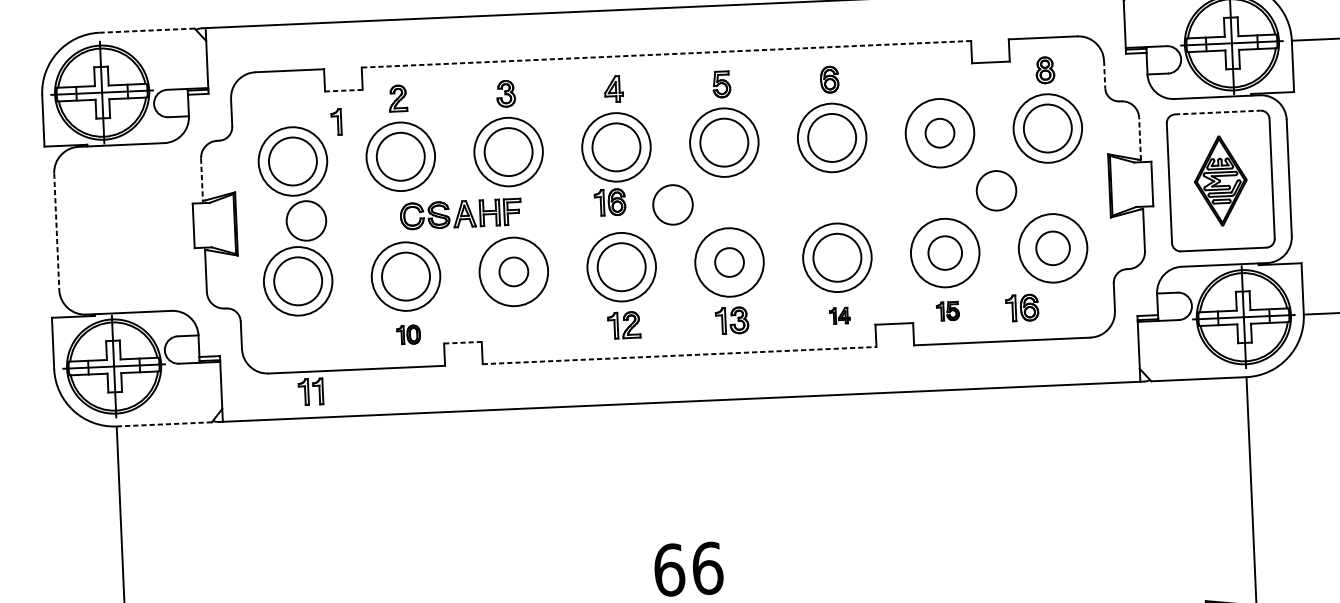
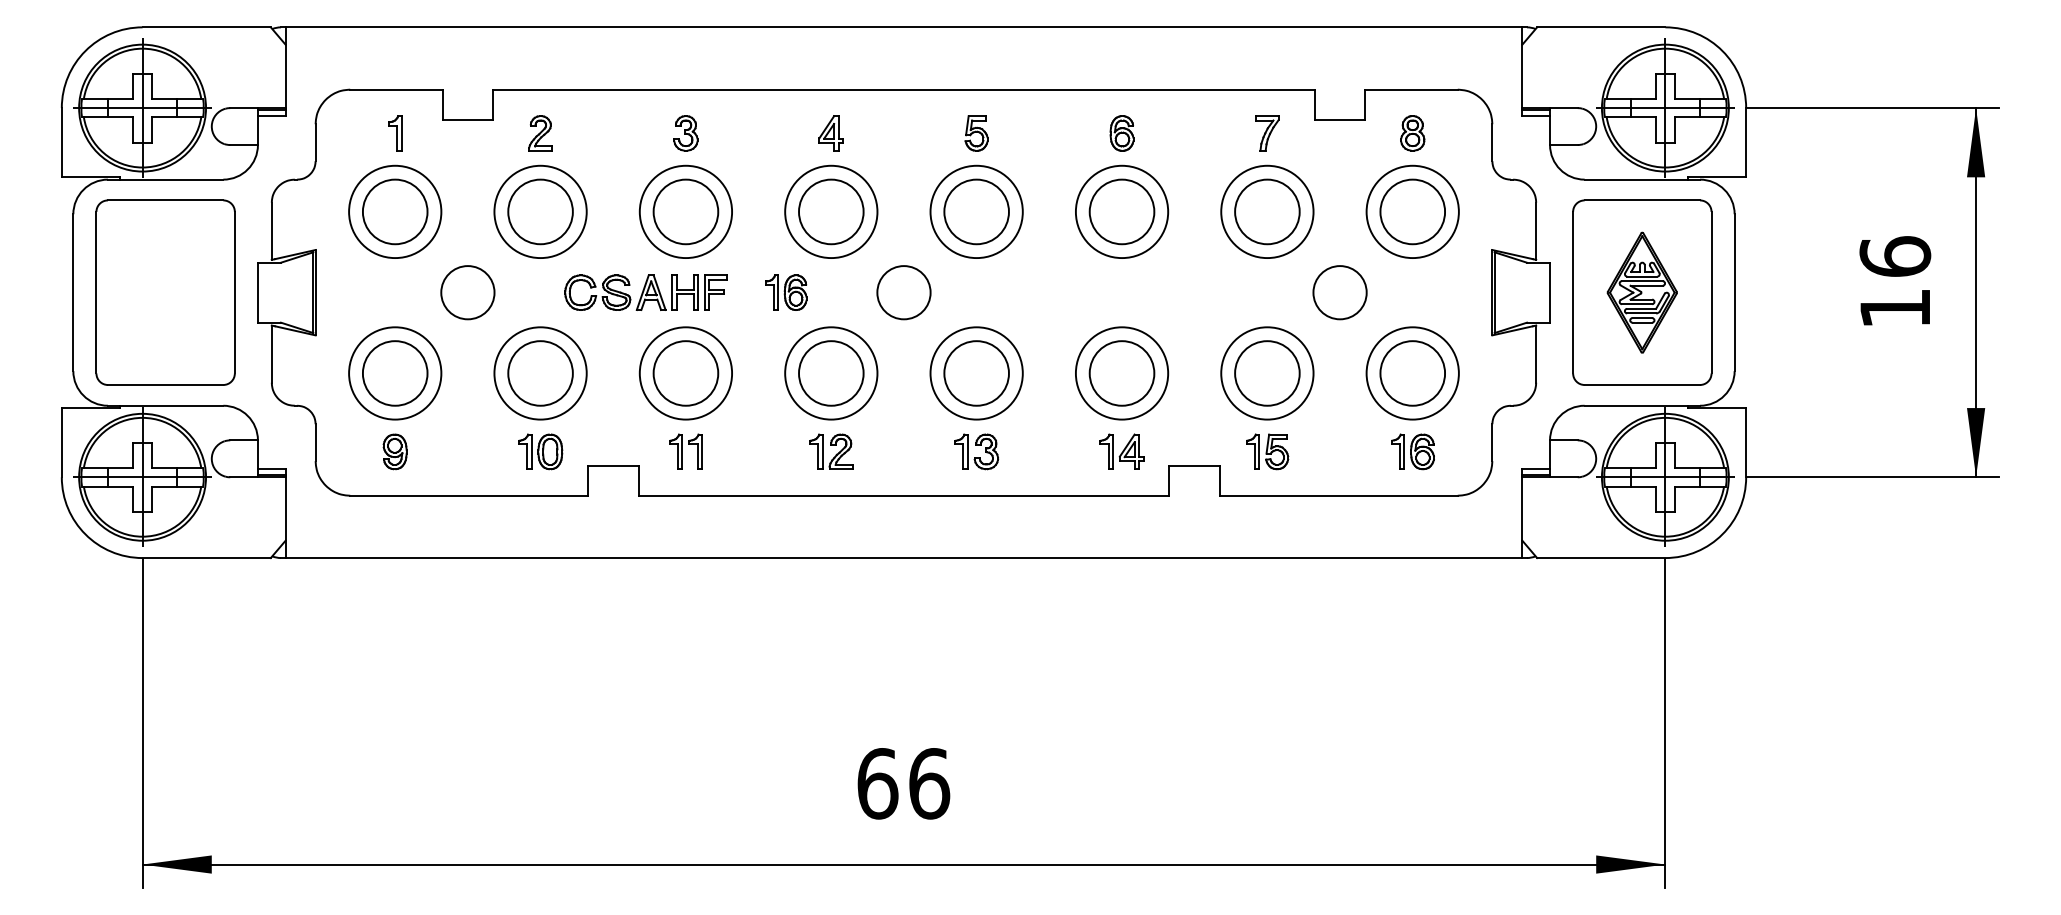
line: (147, 30) -> (207, 27), dashed -> solid
line: (666, 54) -> (903, 89), dashed -> solid
part: (937, 75) -> (1267, 133), added
line: (1104, 75) -> (1492, 143), dashed -> solid
line: (343, 90) -> (467, 119), dashed -> solid
line: (1217, 112) -> (1642, 200), dashed -> solid
part: (336, 122) -> (395, 133), moved
circle: (940, 132) -> (1267, 211), size x1.67
line: (1140, 139) -> (1536, 231), dashed -> solid
line: (201, 180) -> (271, 231), dashed -> solid
part: (610, 202) -> (786, 292), moved
part: (460, 214) -> (645, 292), moved
circle: (306, 220) -> (467, 292), moved
part: (125, 228) -> (165, 292), added
line: (56, 232) -> (73, 293), dashed -> solid
circle: (1052, 248) -> (1412, 373), size x1.43
circle: (945, 253) -> (1267, 373), size x1.43
circle: (729, 262) -> (976, 373), size x1.67
circle: (513, 271) -> (685, 373), size x1.67
part: (1022, 307) -> (1412, 451), moved
part: (947, 310) -> (1267, 451), size x1.43
part: (839, 315) -> (1121, 451), size x1.67
part: (408, 334) -> (540, 451), size x1.43
part: (300, 339) -> (394, 451), added
line: (463, 342) -> (613, 465), dashed -> solid
line: (679, 355) -> (904, 495), dashed -> solid
part: (310, 391) -> (685, 451), moved
line: (164, 424) -> (206, 558), dashed -> solid

